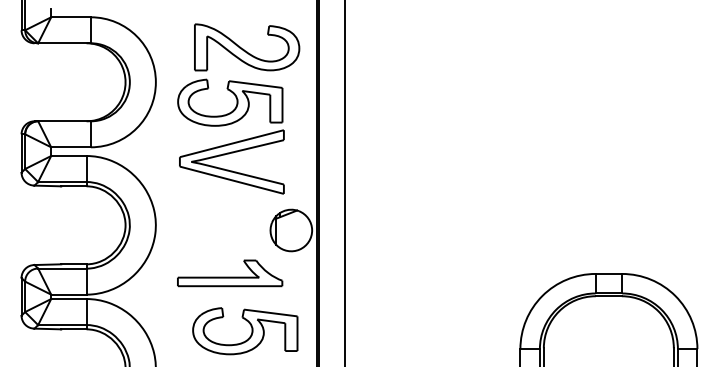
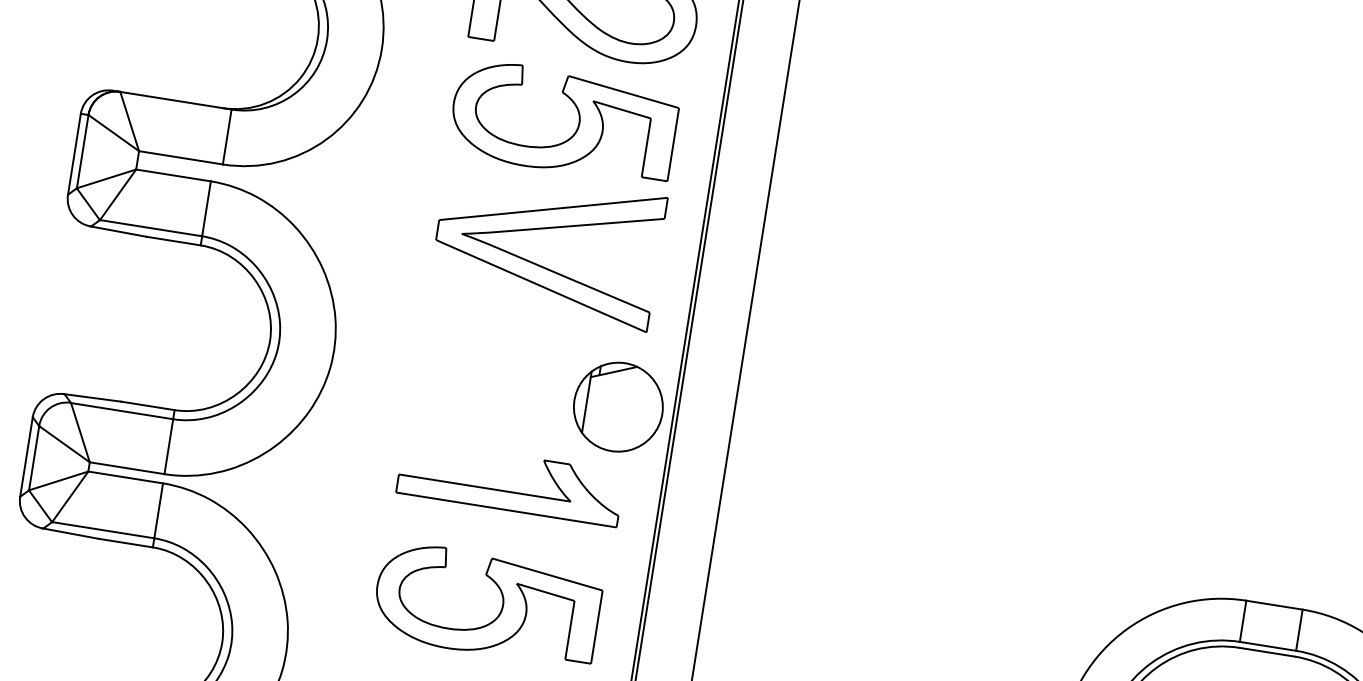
part: (231, 142) -> (553, 206), moved
part: (230, 273) -> (511, 483), moved

